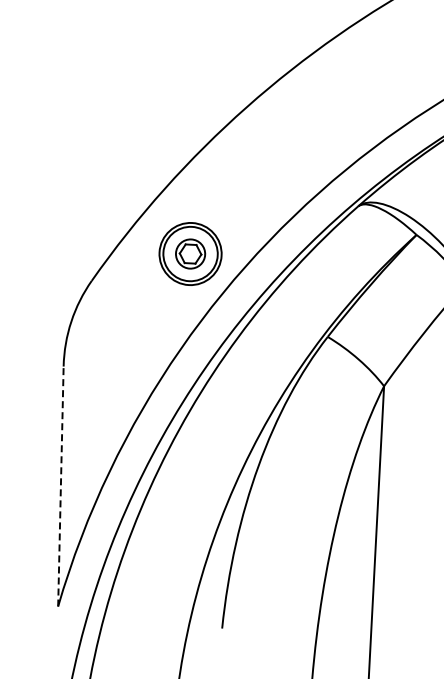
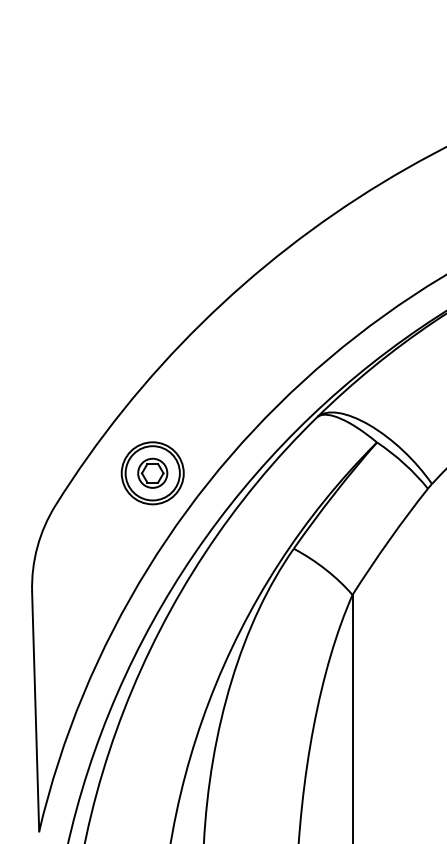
line: (60, 486) -> (35, 711), dashed -> solid

